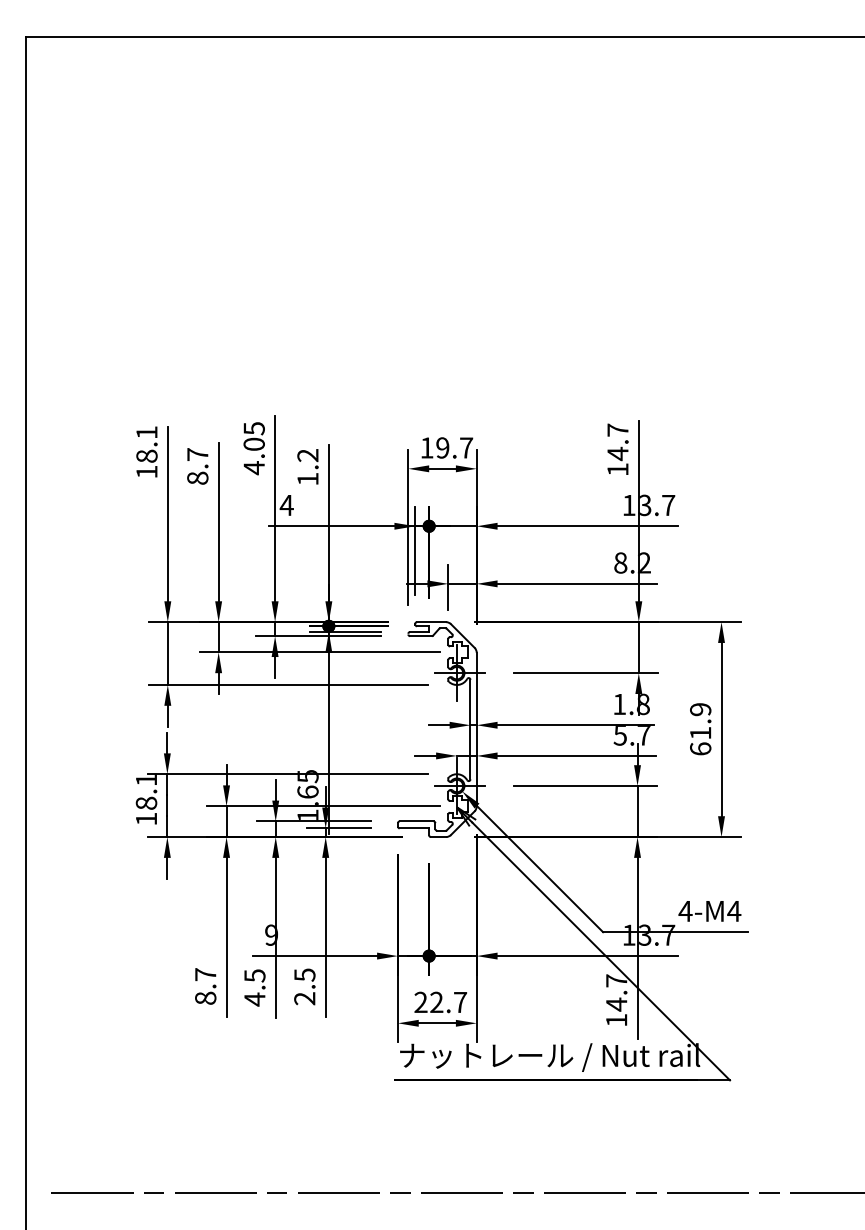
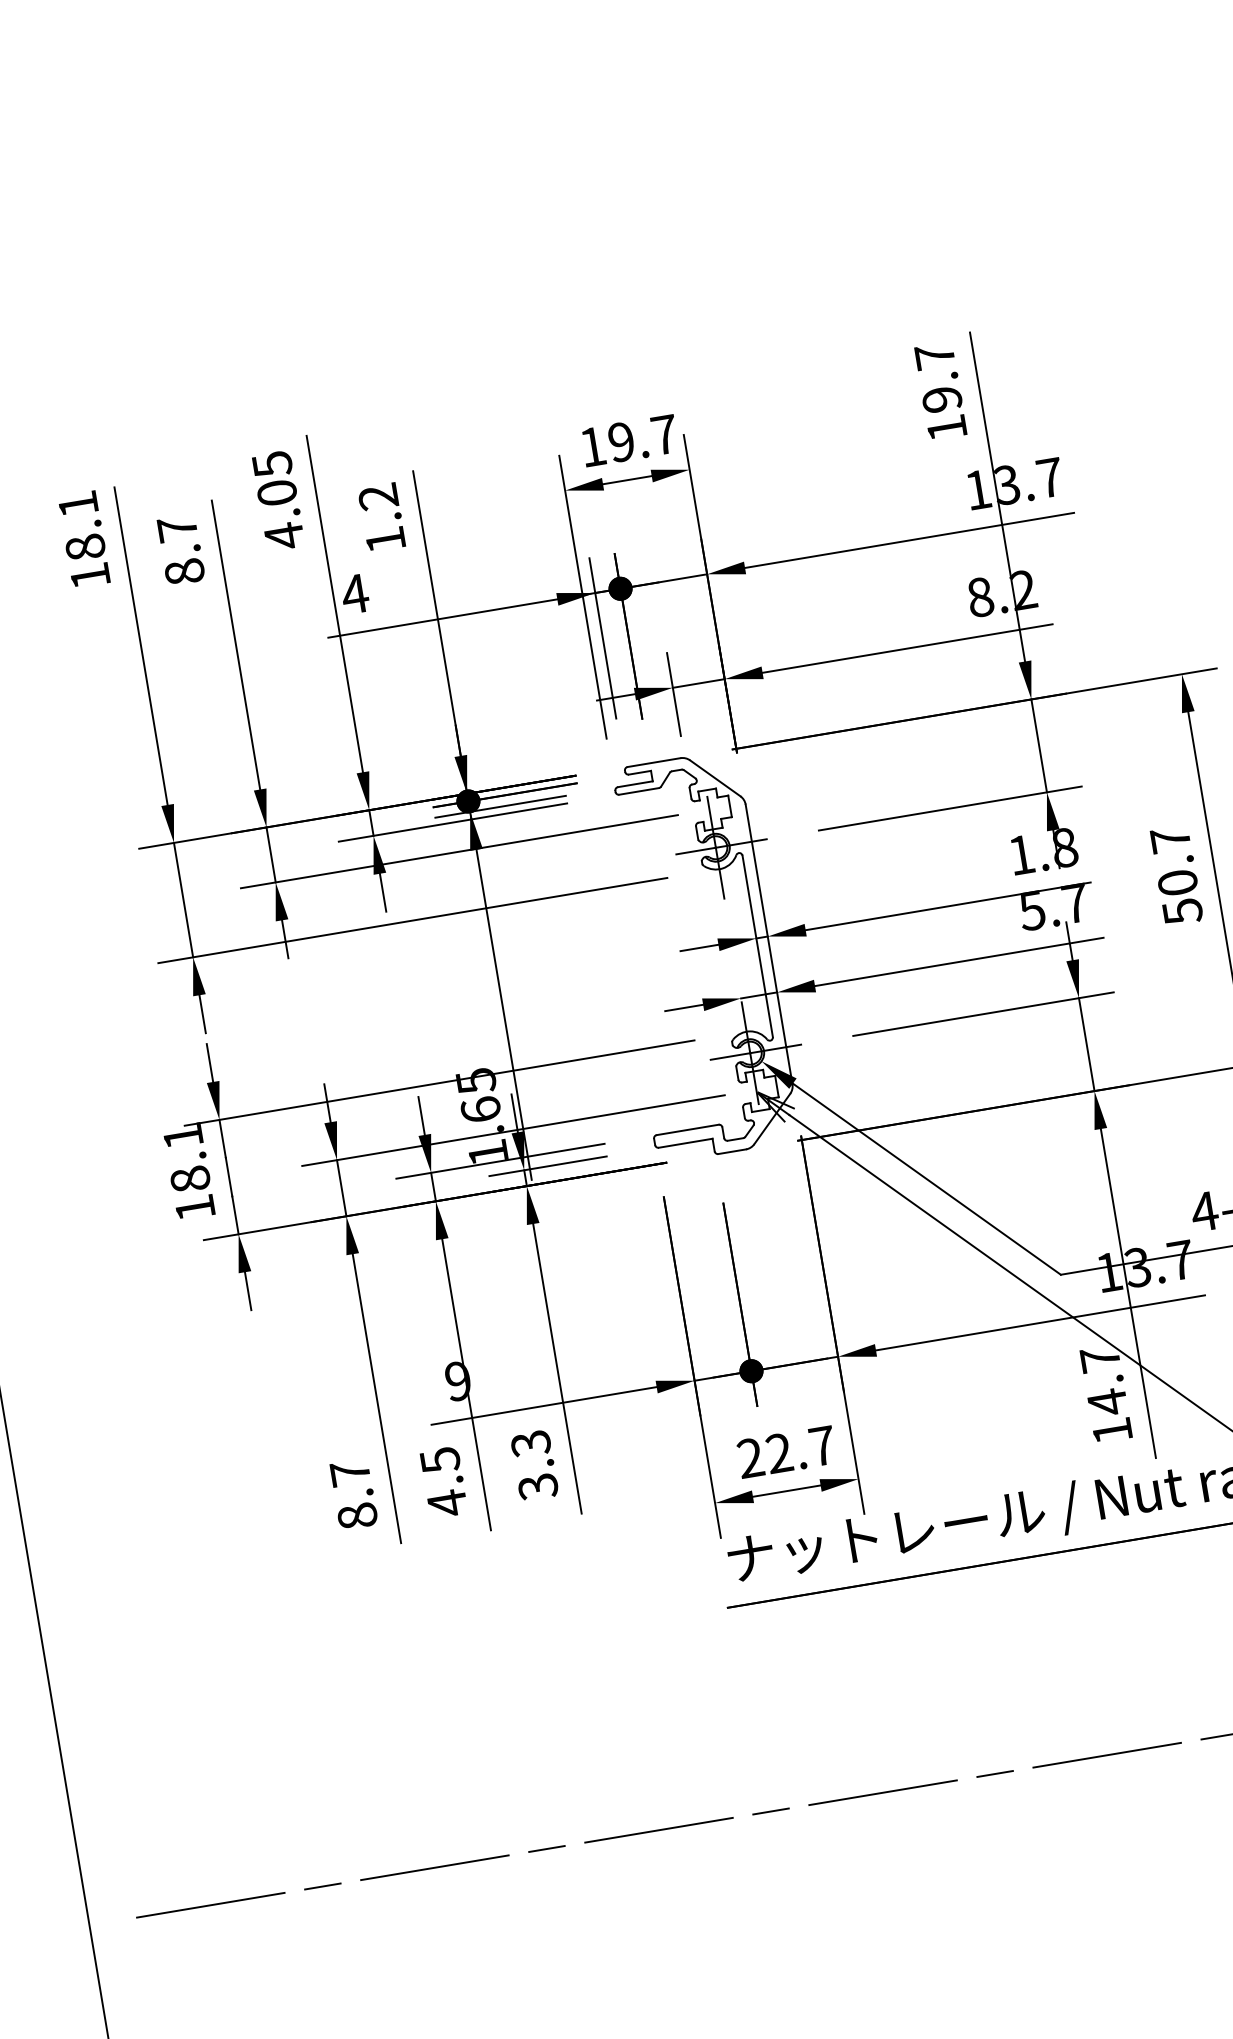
text: (617, 453) -> (941, 398), 14.7 -> 19.7
text: (700, 729) -> (1176, 876), 61.9 -> 50.7
text: (304, 986) -> (533, 1464), 2.5 -> 3.3

